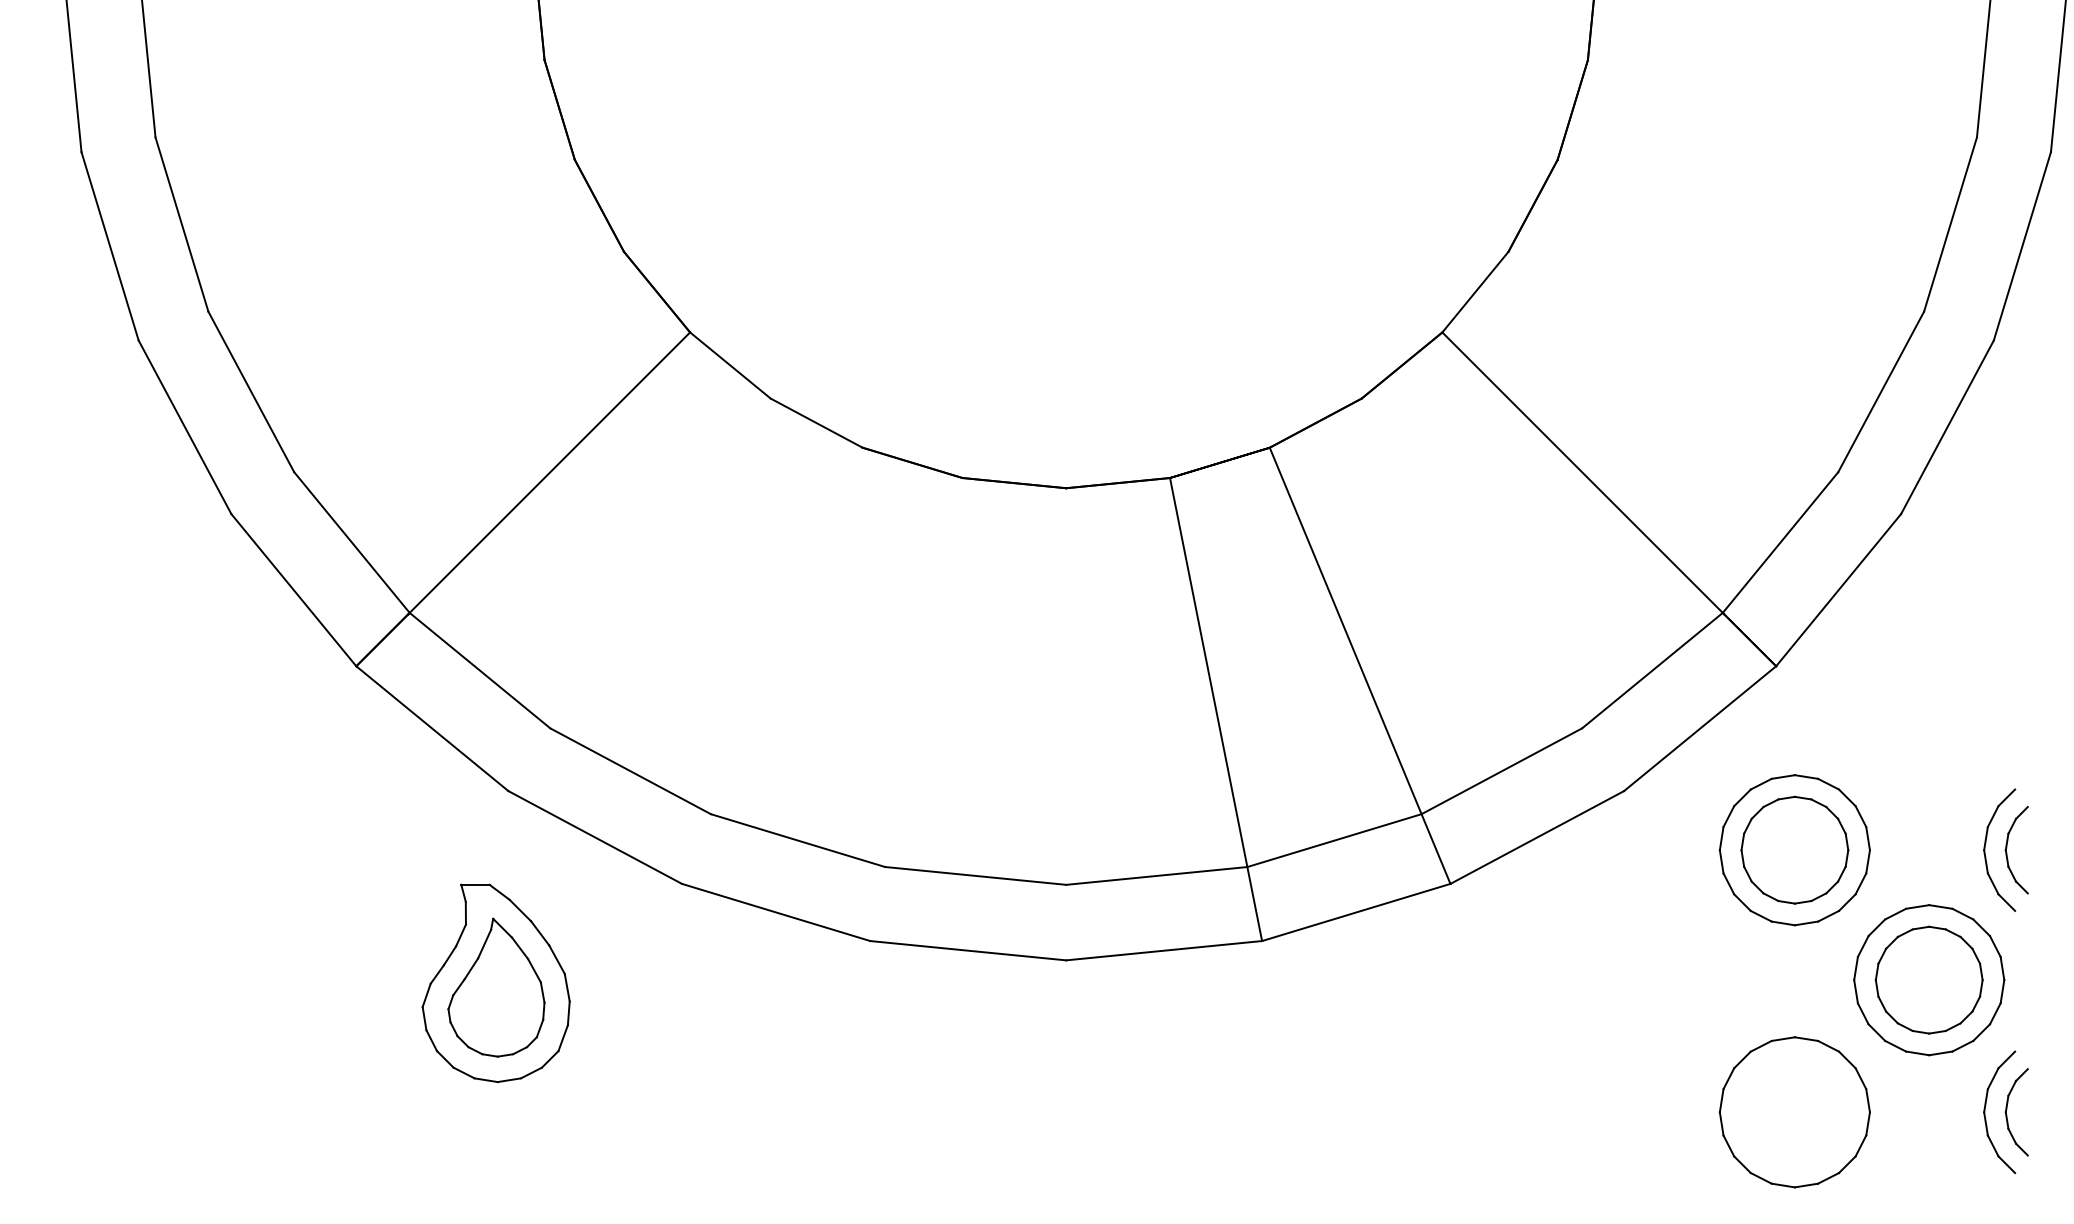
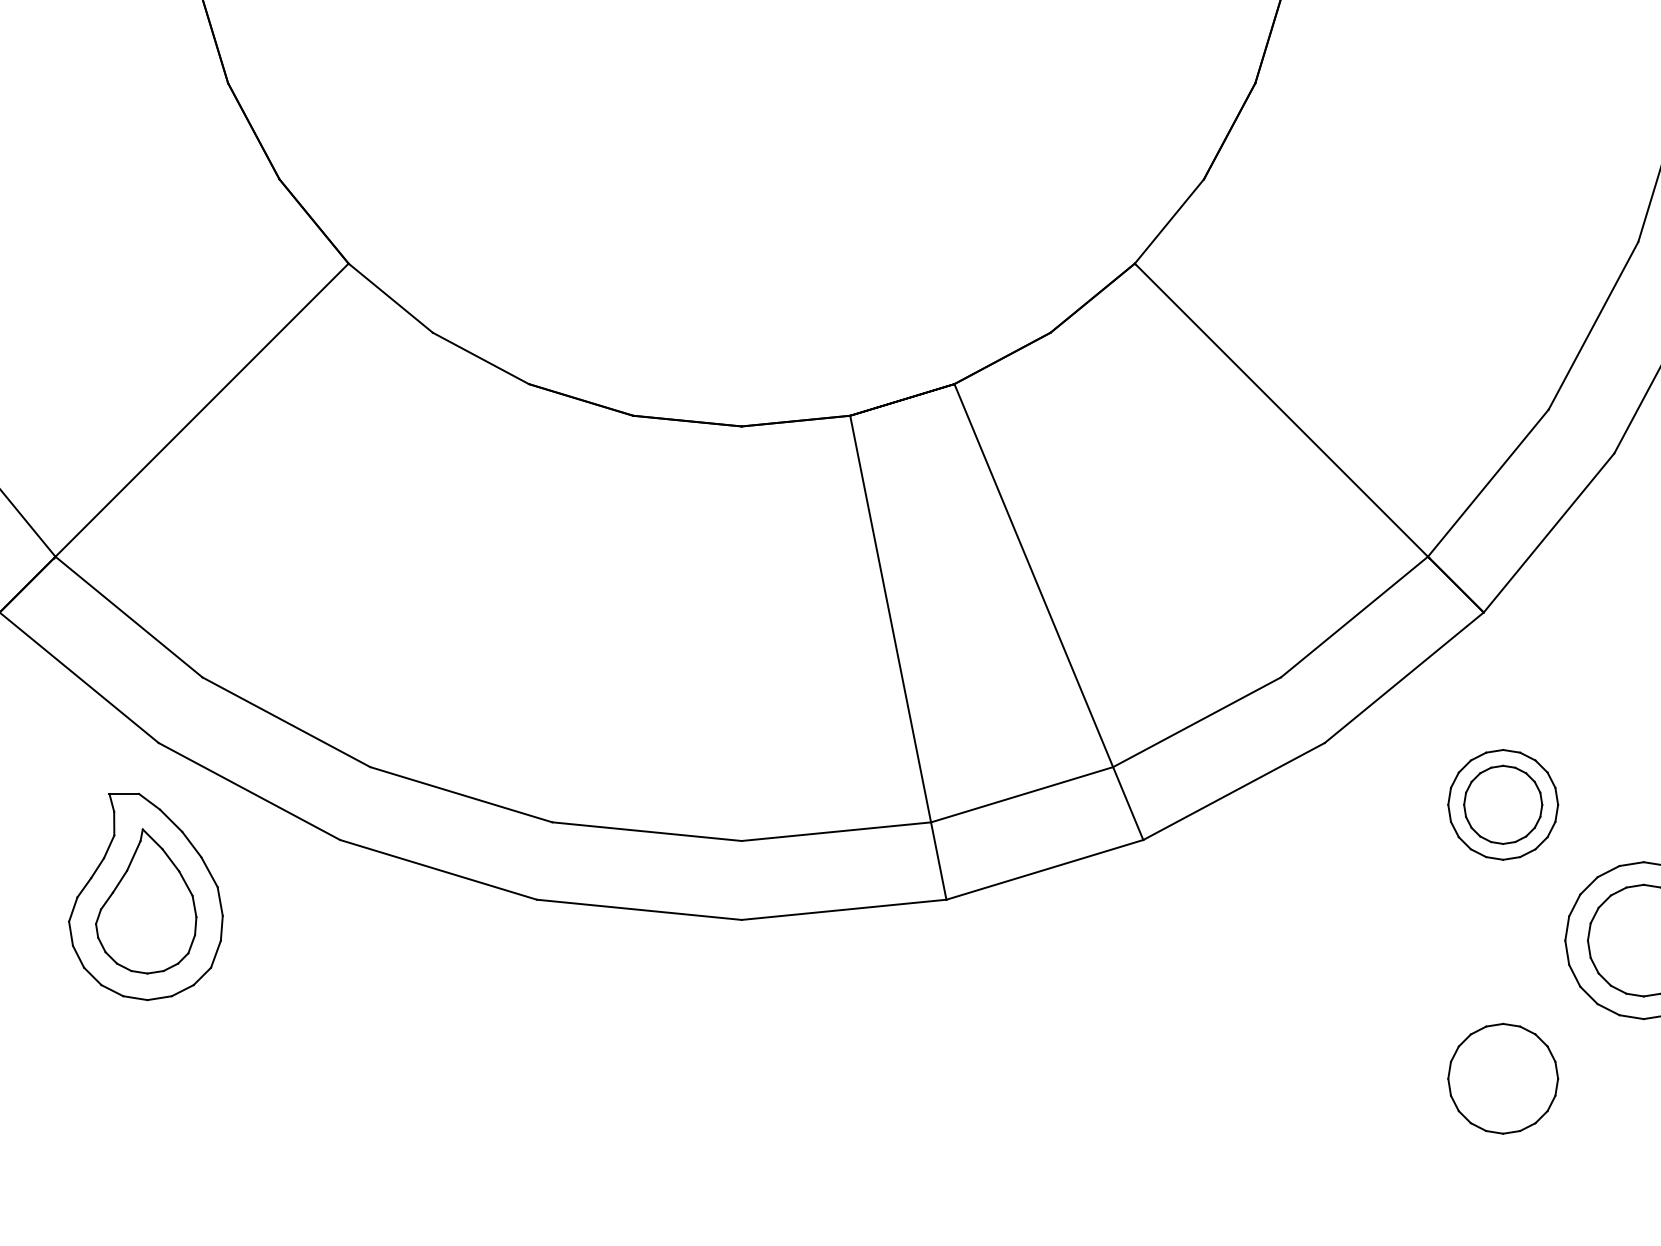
part: (1794, 850) -> (1502, 805), size x0.7
part: (495, 982) -> (145, 896), moved
part: (1794, 1112) -> (1502, 1078), size x0.7

